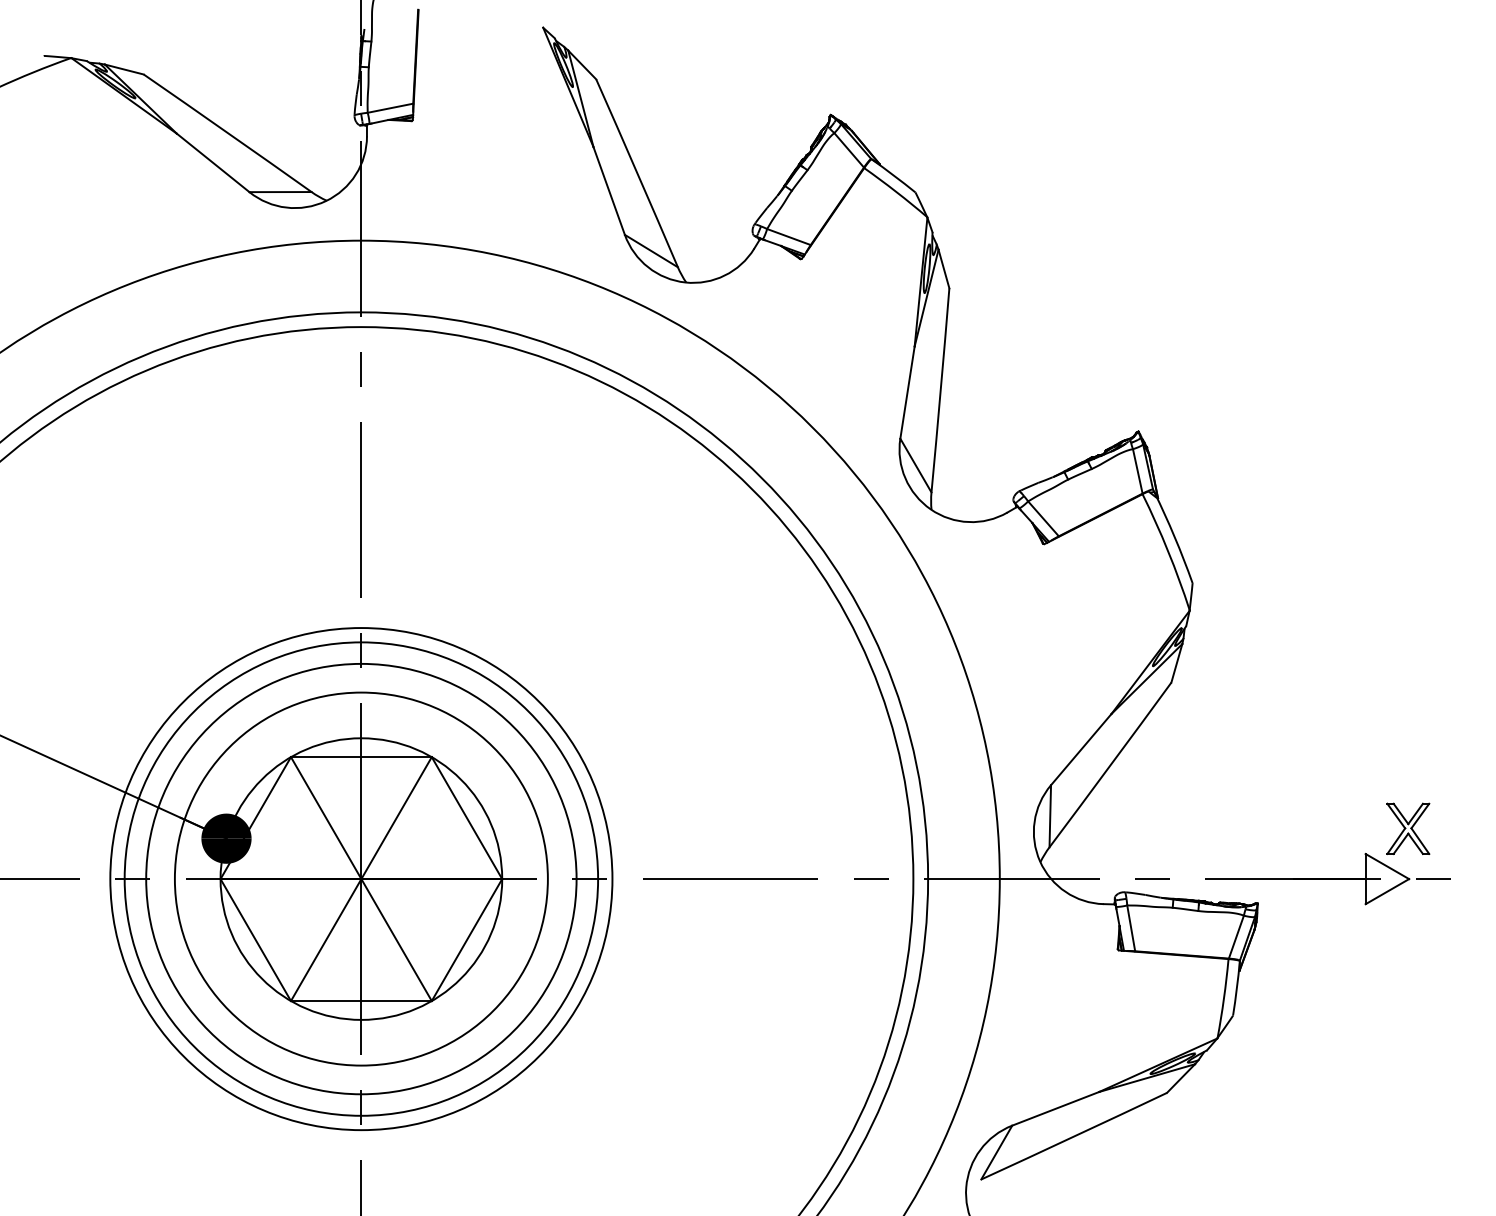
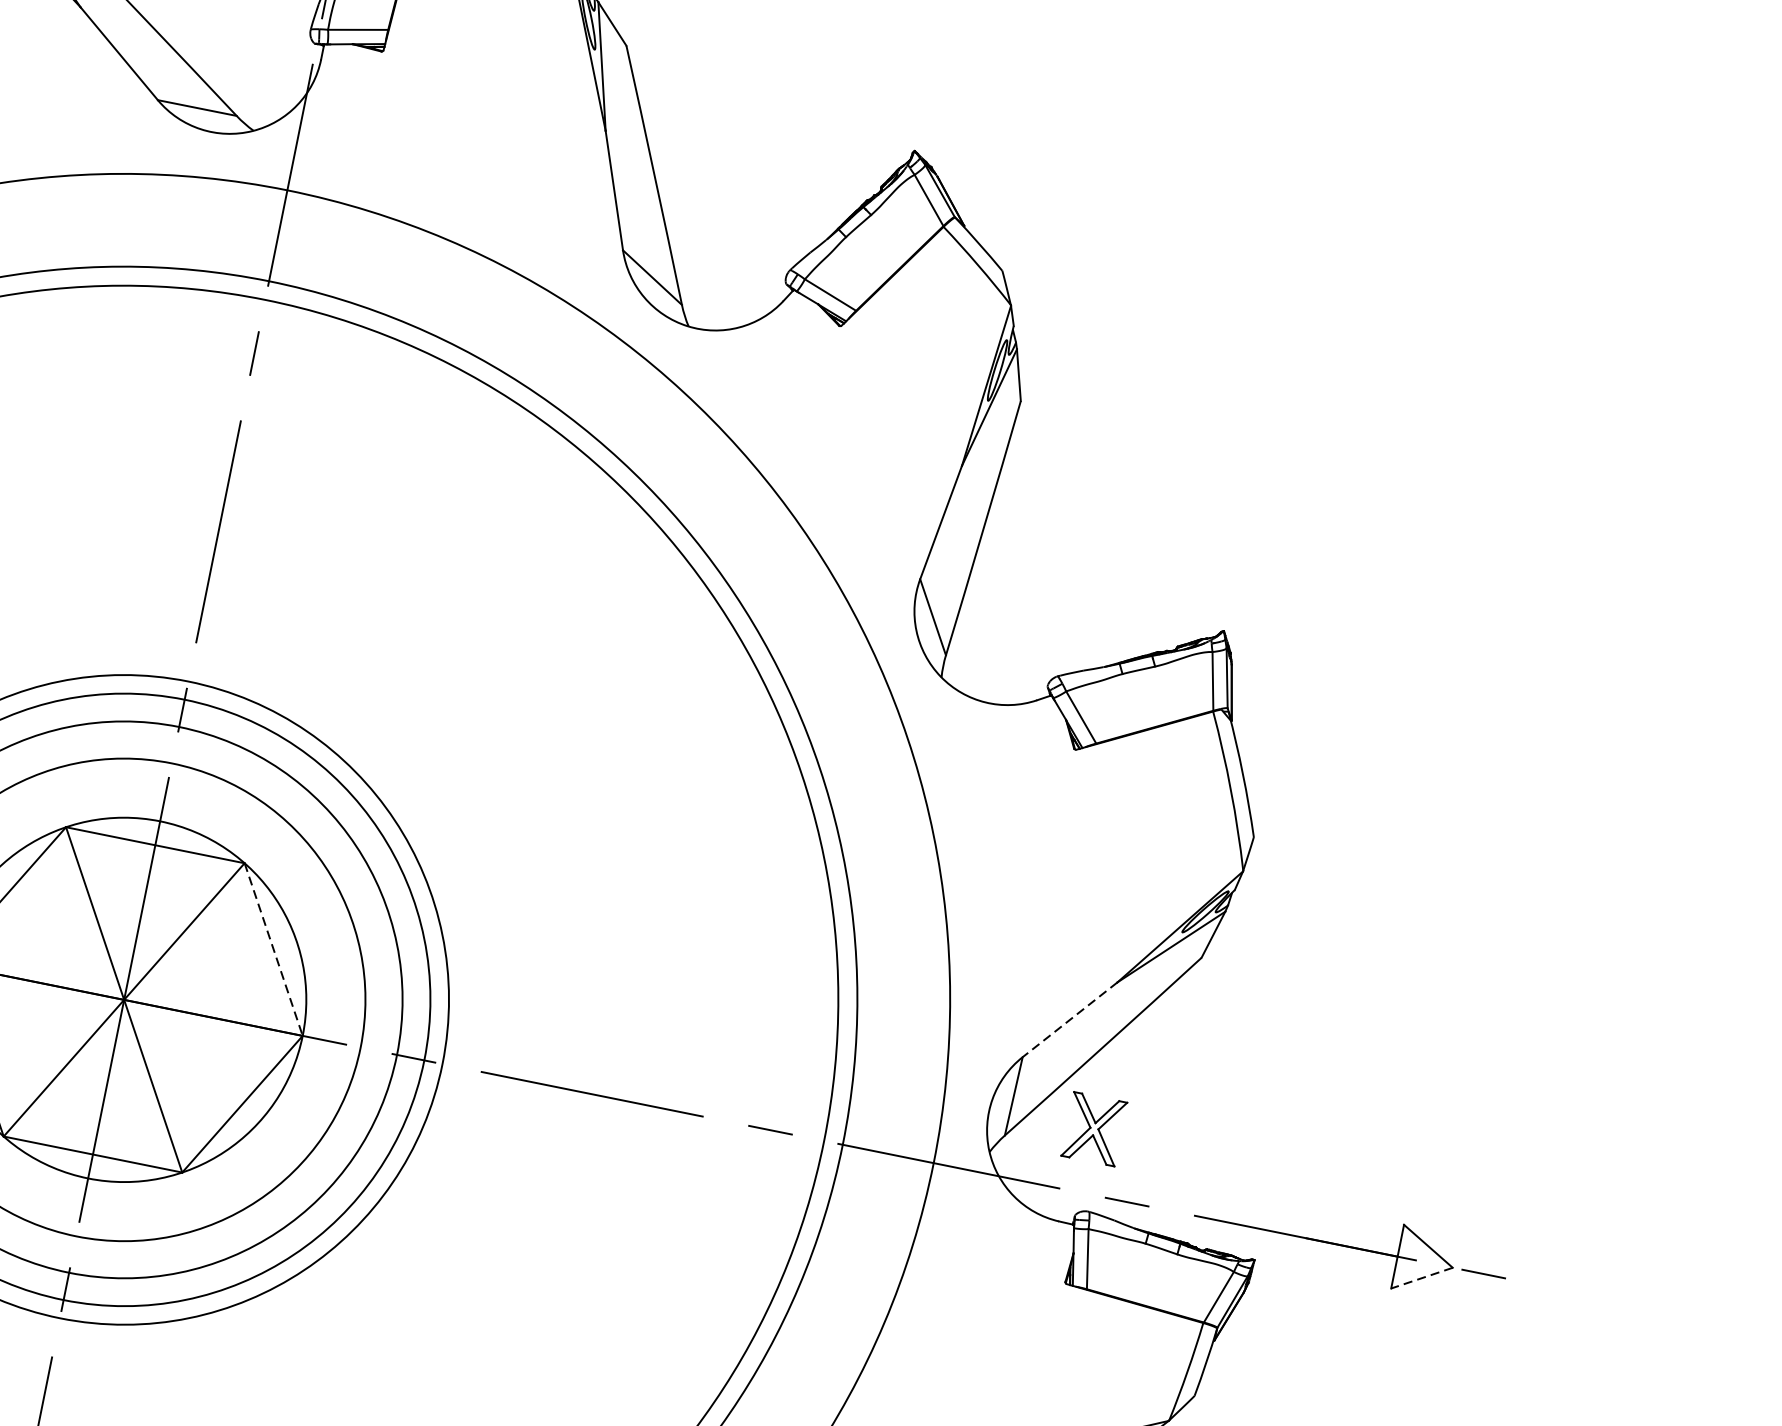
line: (1081, 749) -> (1070, 1019), solid -> dashed
line: (467, 818) -> (274, 950), solid -> dashed
part: (1408, 828) -> (1094, 1128), moved
line: (1386, 891) -> (1420, 1277), solid -> dashed

